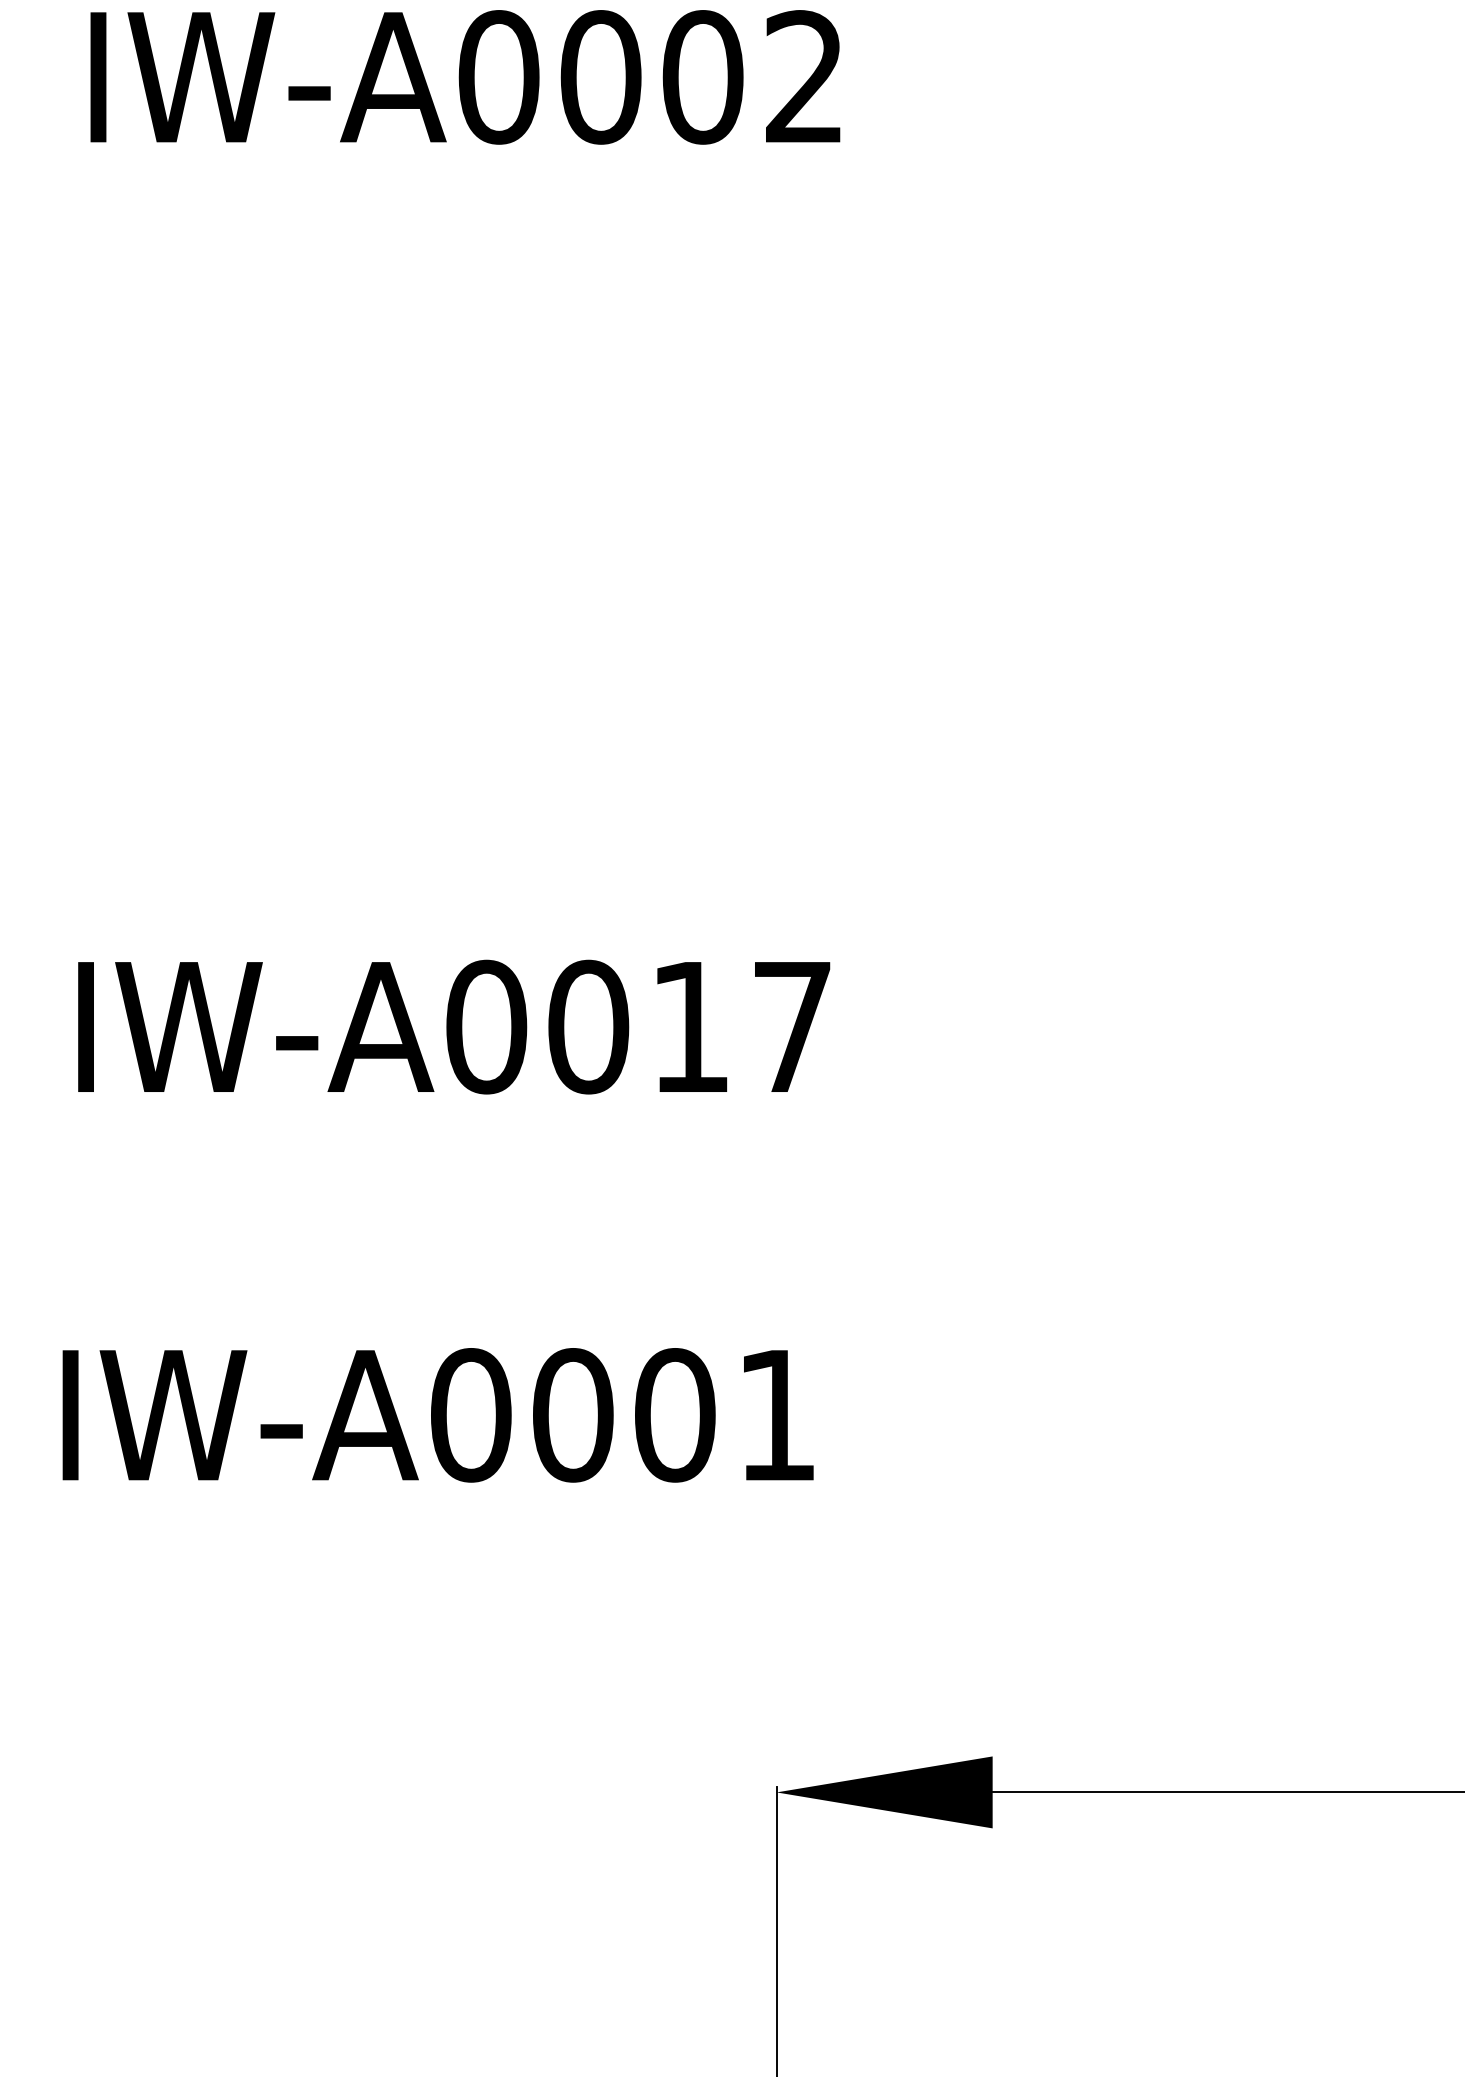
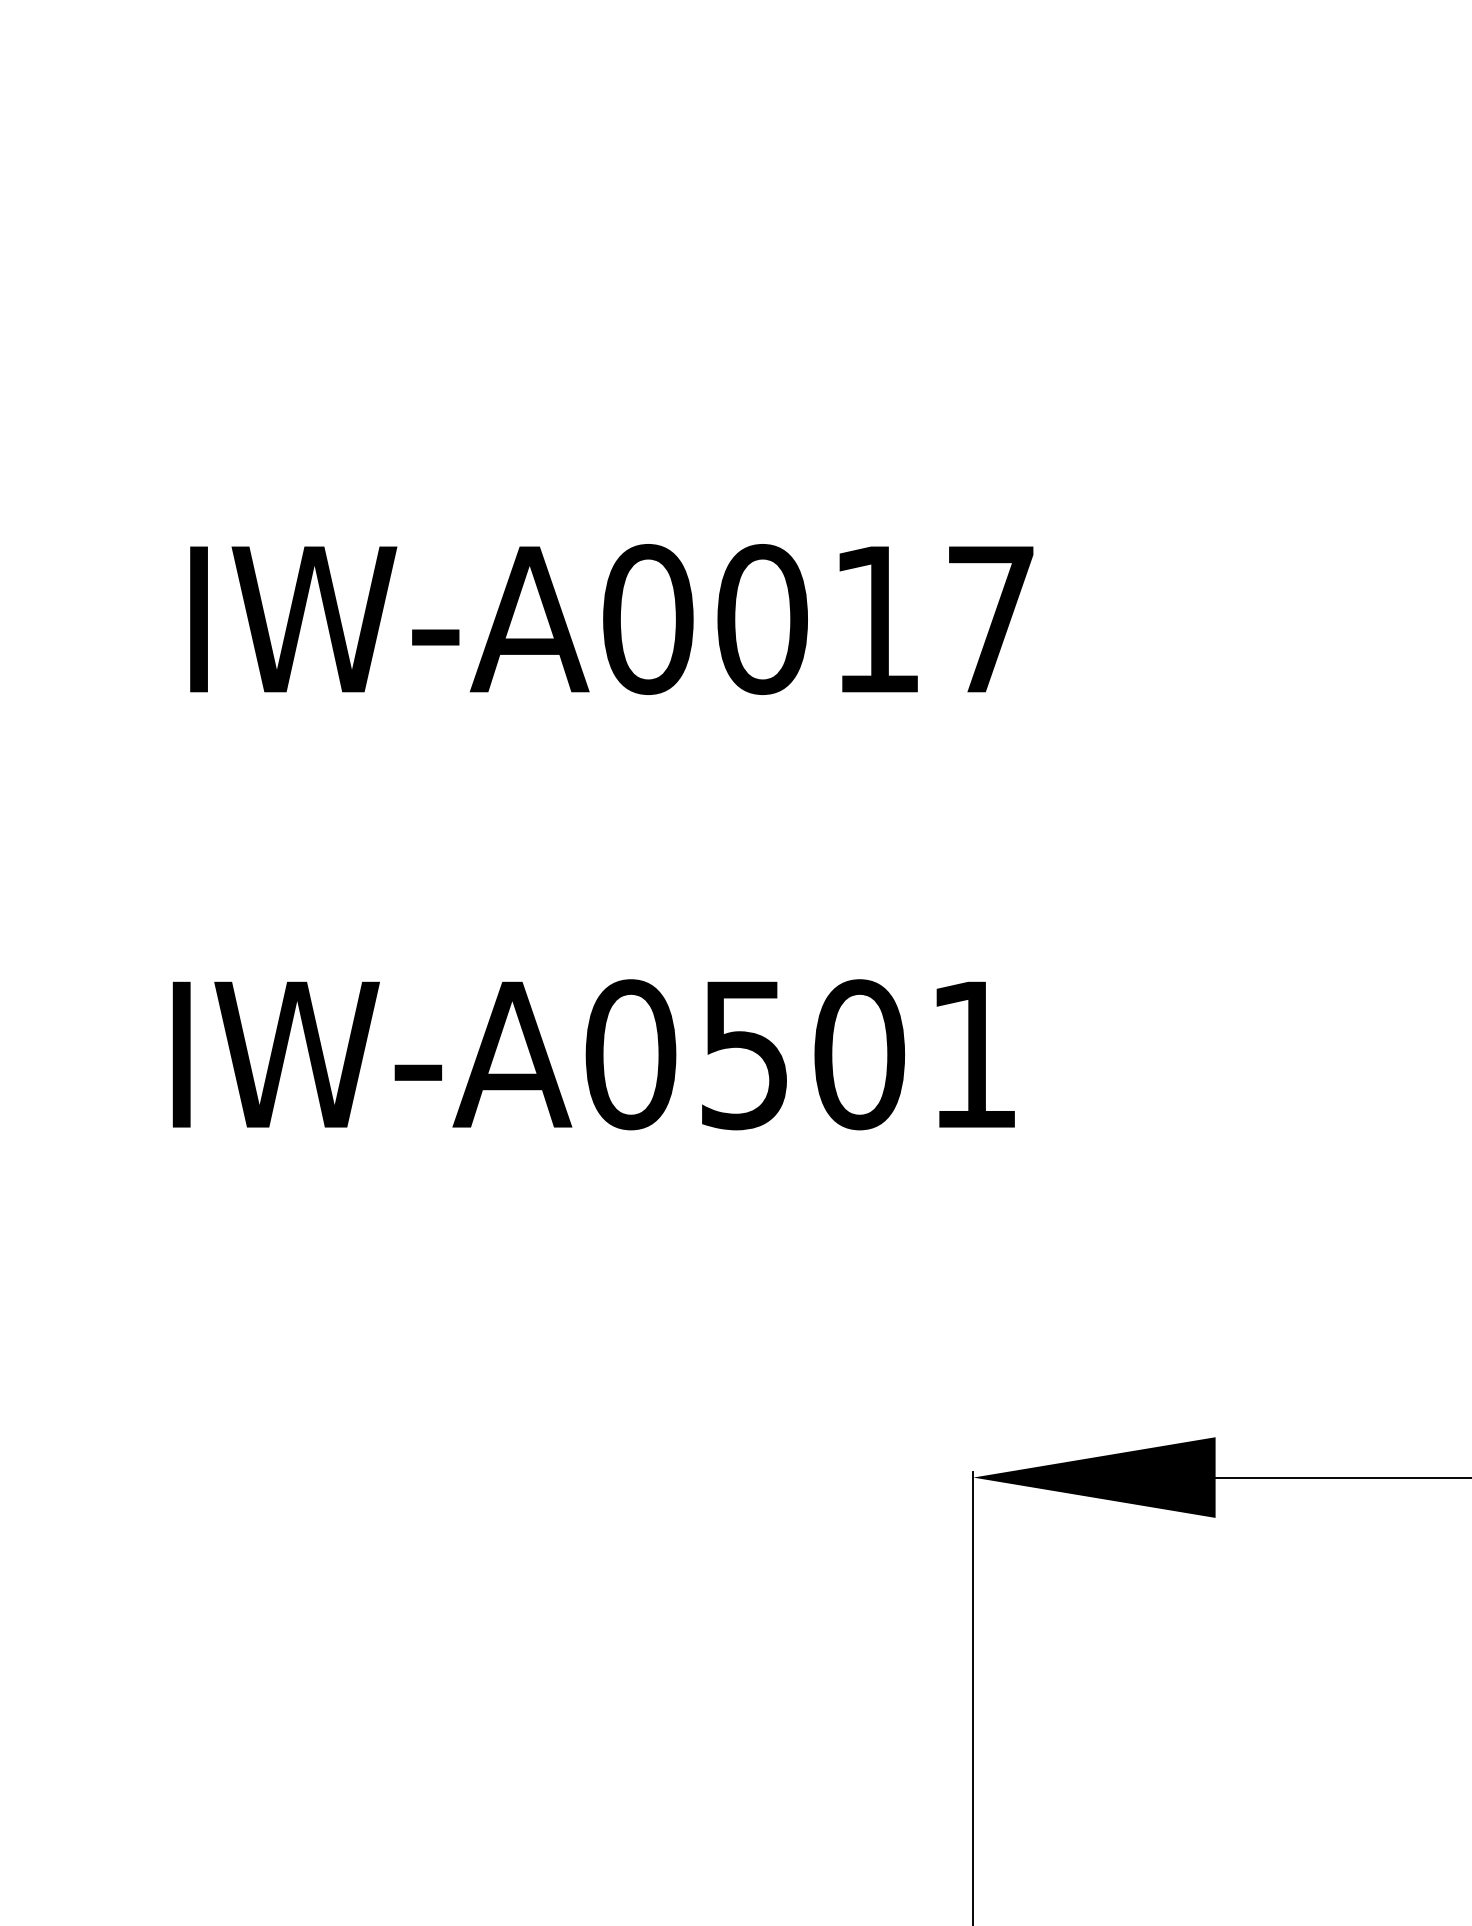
text: (573, 1415) -> (745, 1054), IW-A0001 -> IW-A0501

